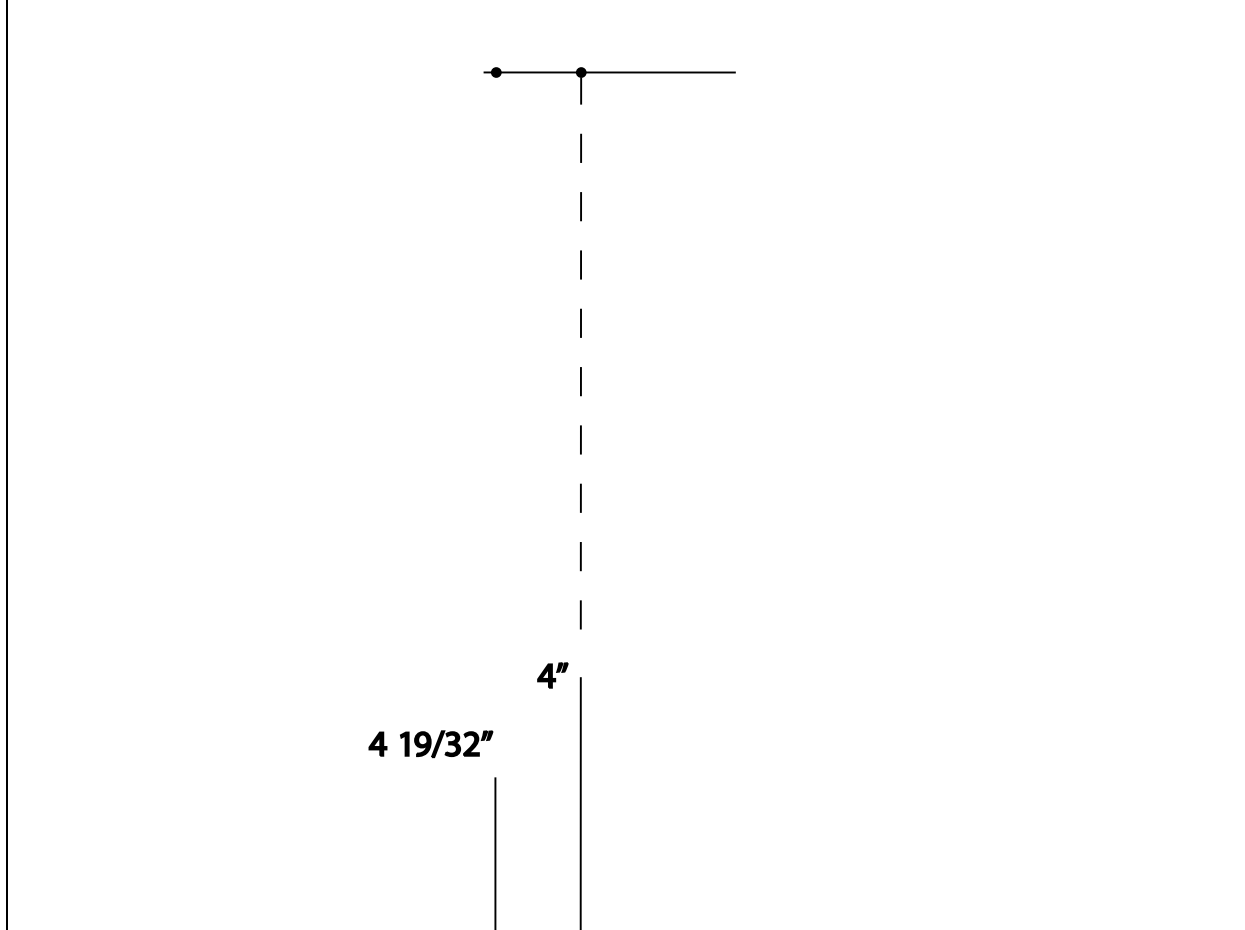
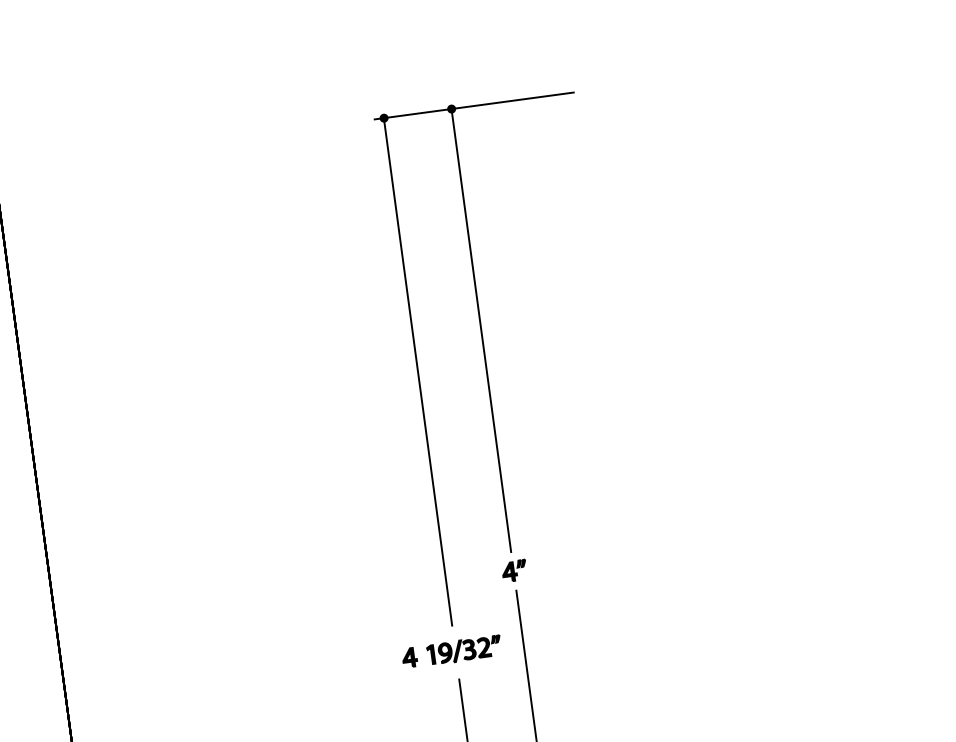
line: (580, 352) -> (481, 331), dashed -> solid
line: (495, 393) -> (417, 373), added
part: (552, 675) -> (514, 571), moved
part: (430, 744) -> (451, 652), moved

